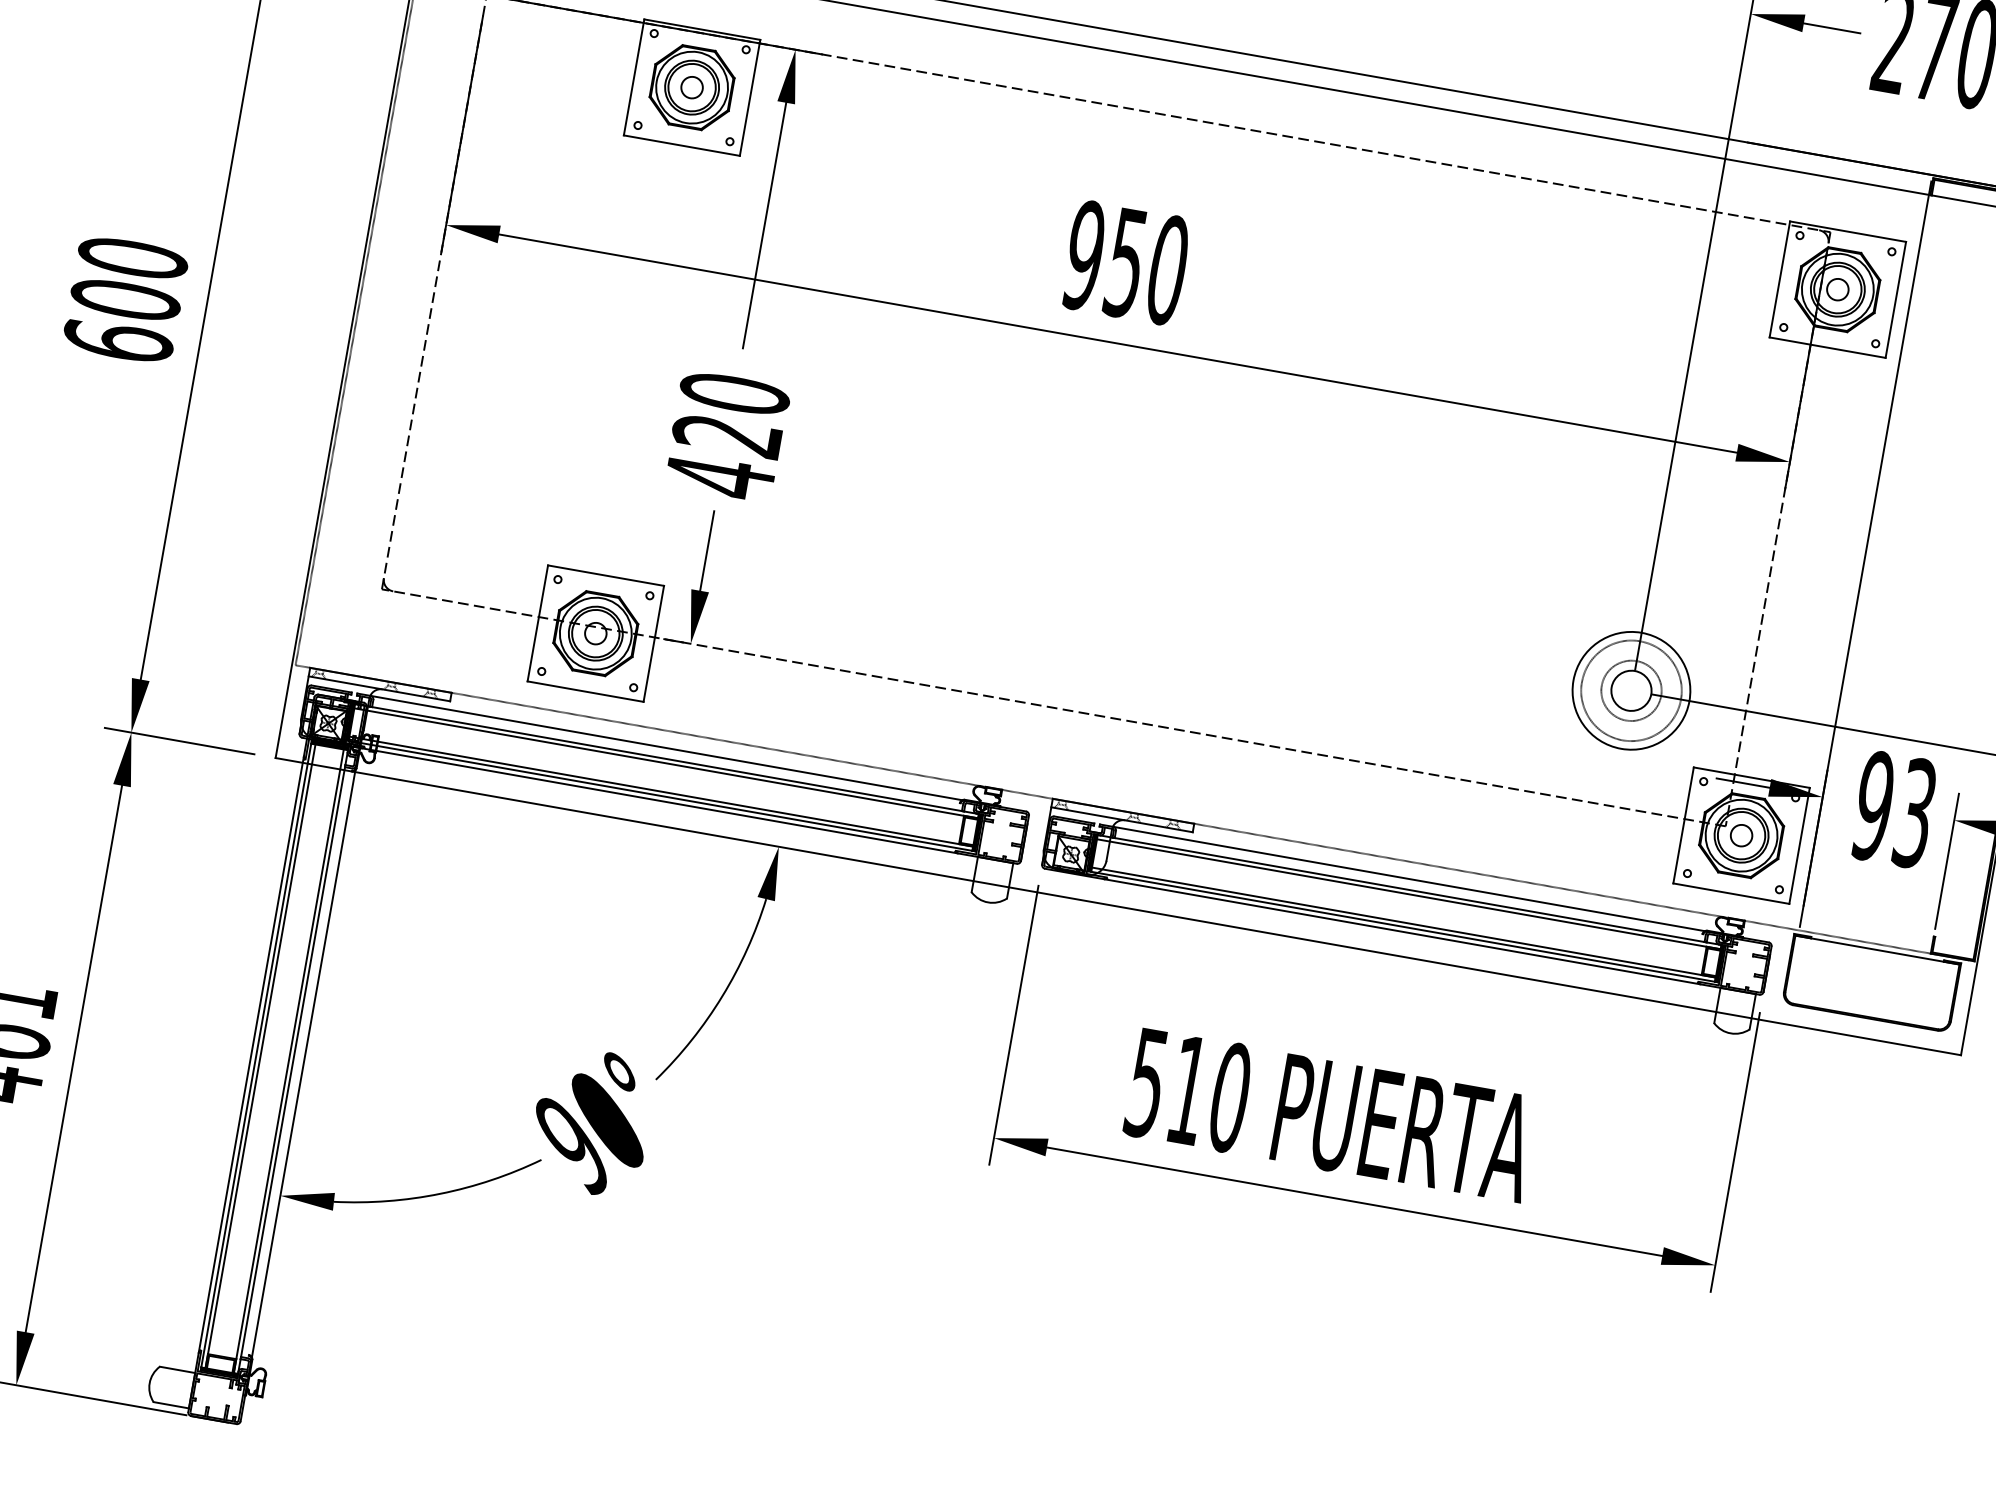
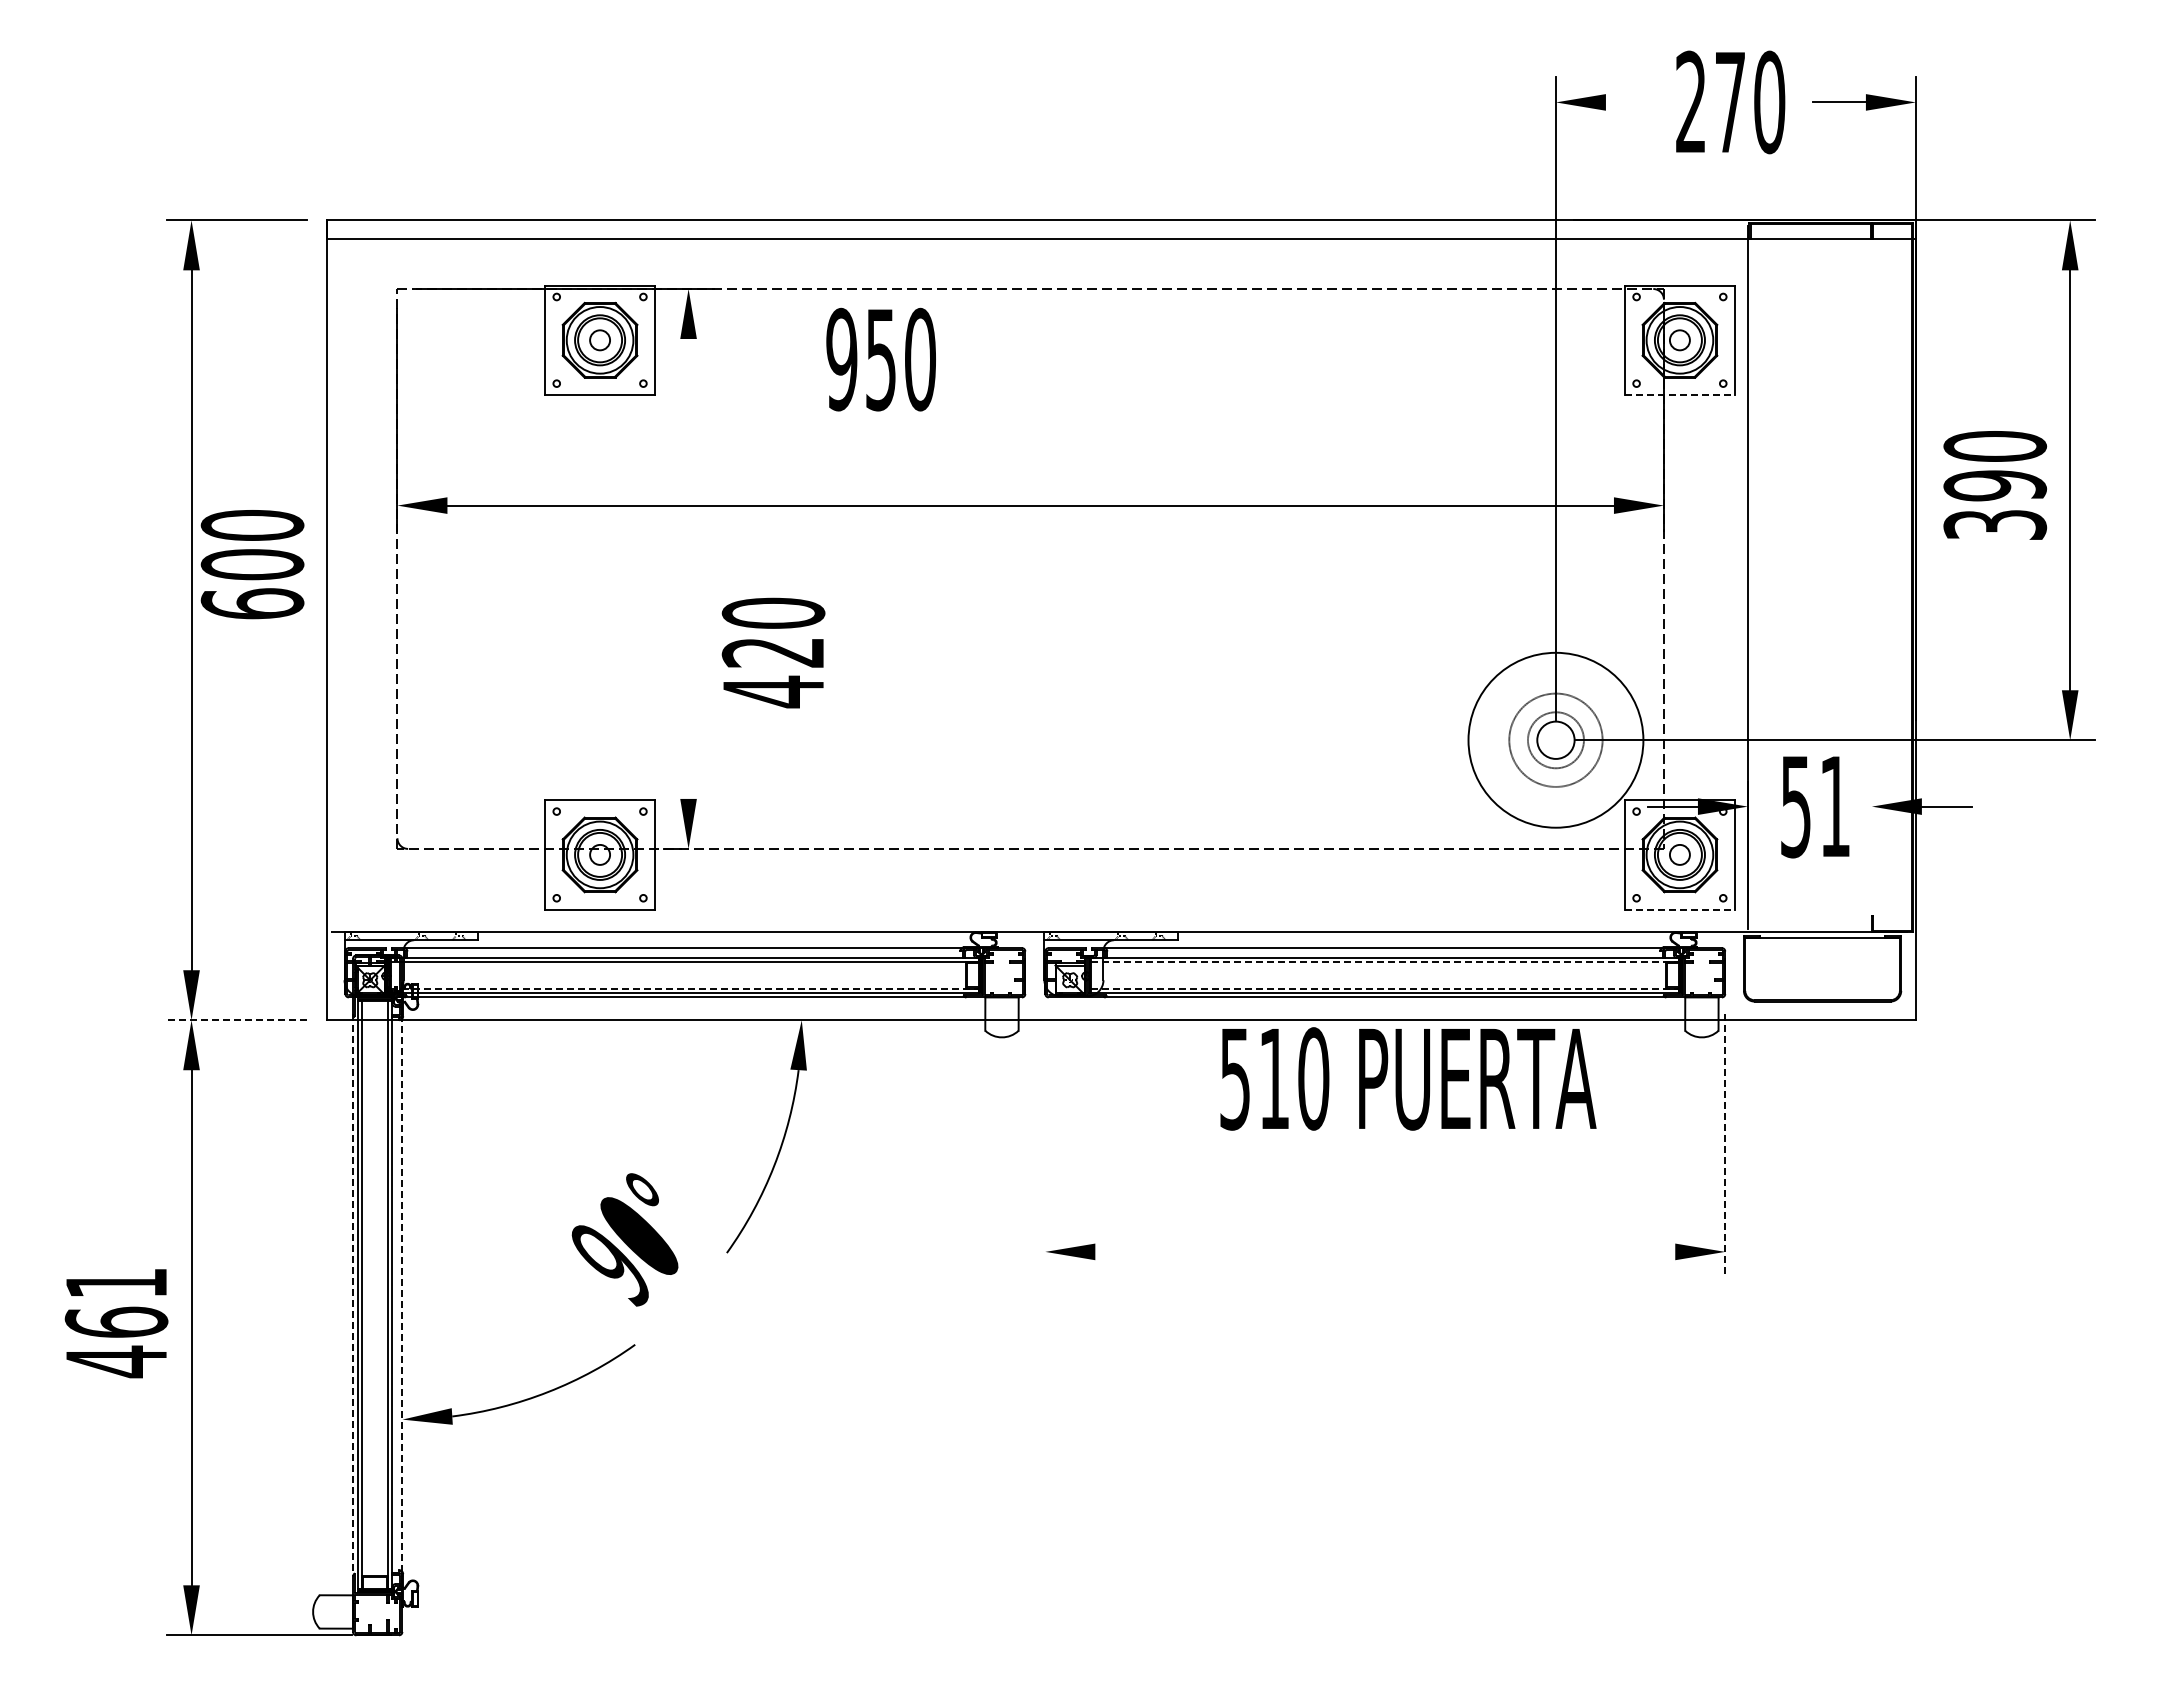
line: (1832, 28) -> (1632, 102), removed
line: (764, 225) -> (688, 454), removed
text: (1125, 262) -> (880, 359), moved
text: (125, 299) -> (252, 564), moved
line: (1827, 348) -> (1679, 395), solid -> dashed
text: (727, 435) -> (773, 652), moved
line: (707, 550) -> (688, 760), removed
circle: (1631, 689) -> (1555, 739), size x1.6
line: (179, 741) -> (236, 1020), solid -> dashed
line: (661, 791) -> (685, 988), solid -> dashed
text: (1893, 809) -> (1814, 806), 93 -> 51
line: (1946, 860) -> (1871, 844), removed
line: (1730, 893) -> (1679, 909), solid -> dashed
line: (1409, 894) -> (1385, 962), solid -> dashed
line: (1404, 922) -> (1385, 988), solid -> dashed
line: (1014, 1025) -> (1045, 1145), removed
line: (251, 1054) -> (353, 1295), solid -> dashed
line: (303, 1065) -> (402, 1296), solid -> dashed
text: (1330, 1115) -> (1408, 1078), moved
text: (591, 1121) -> (624, 1239), moved
line: (1735, 1153) -> (1725, 1146), solid -> dashed
line: (1354, 1201) -> (1385, 1251), removed

